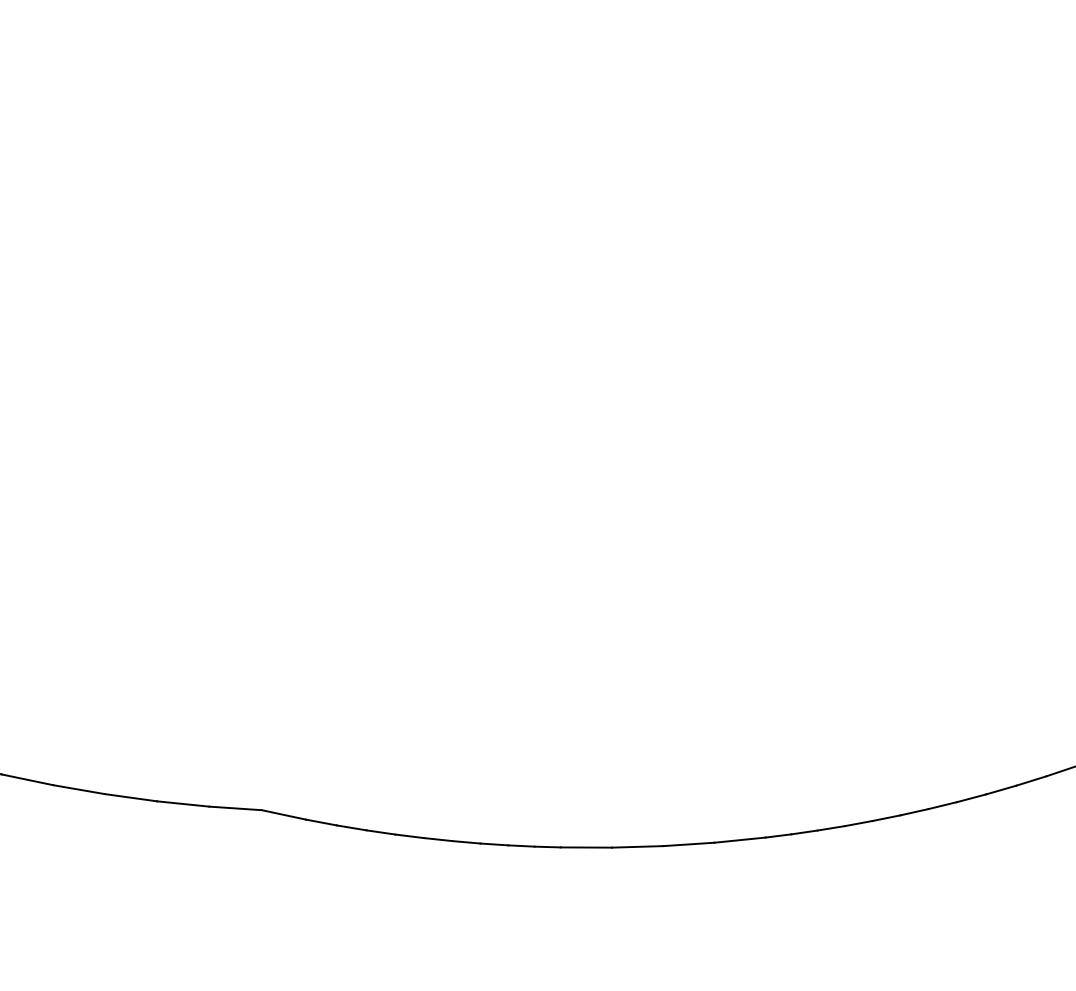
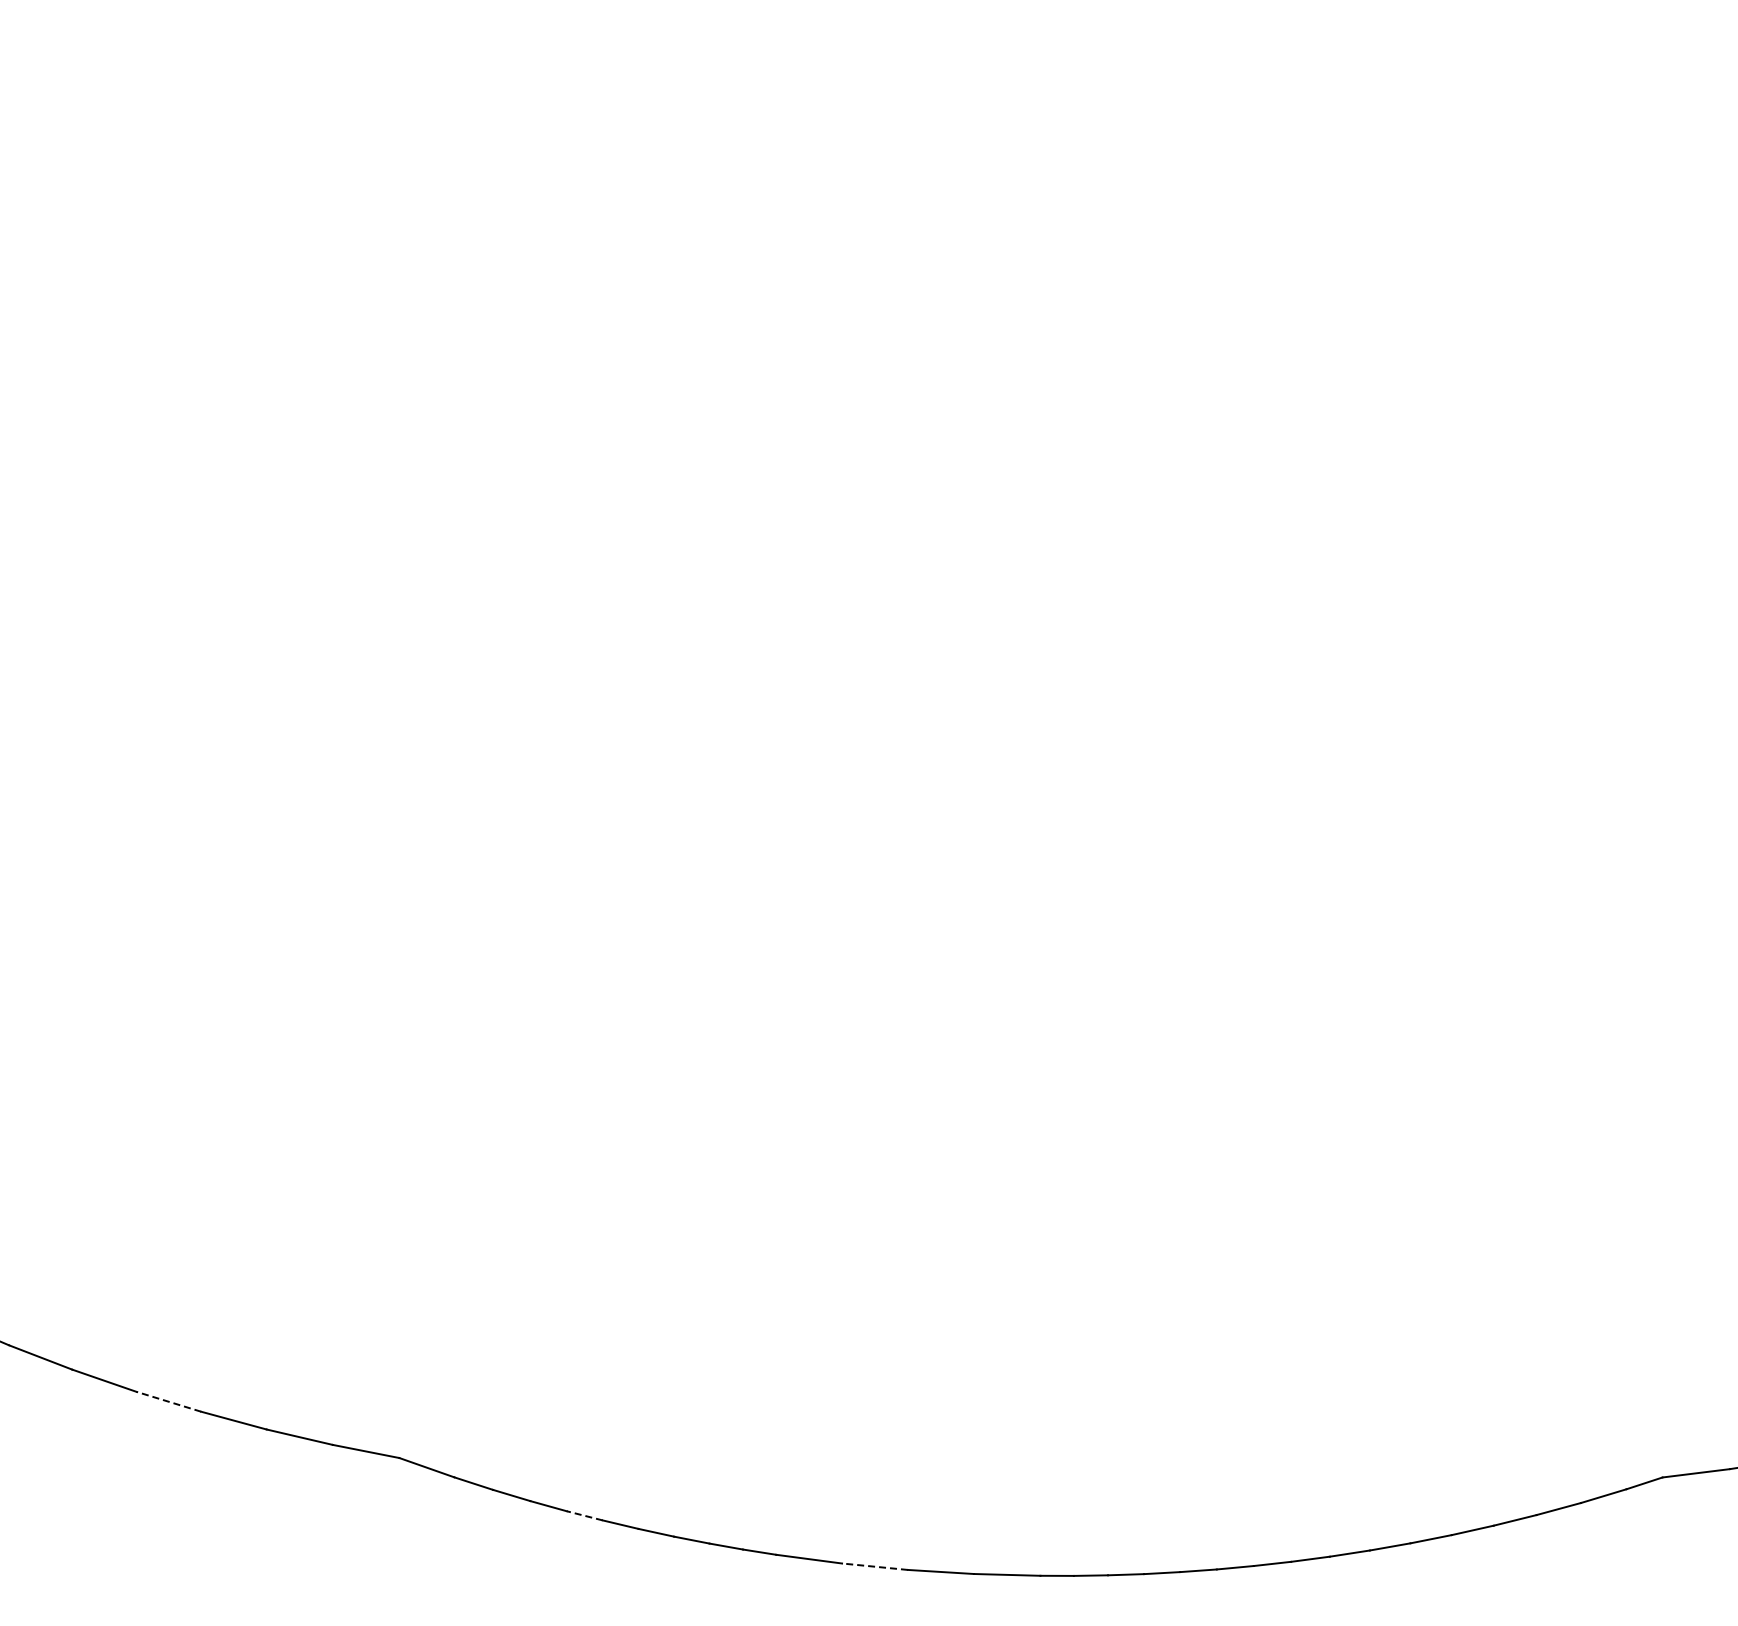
line: (78, 789) -> (168, 1401), solid -> dashed
line: (409, 836) -> (584, 1515), solid -> dashed
line: (637, 846) -> (874, 1566), solid -> dashed

